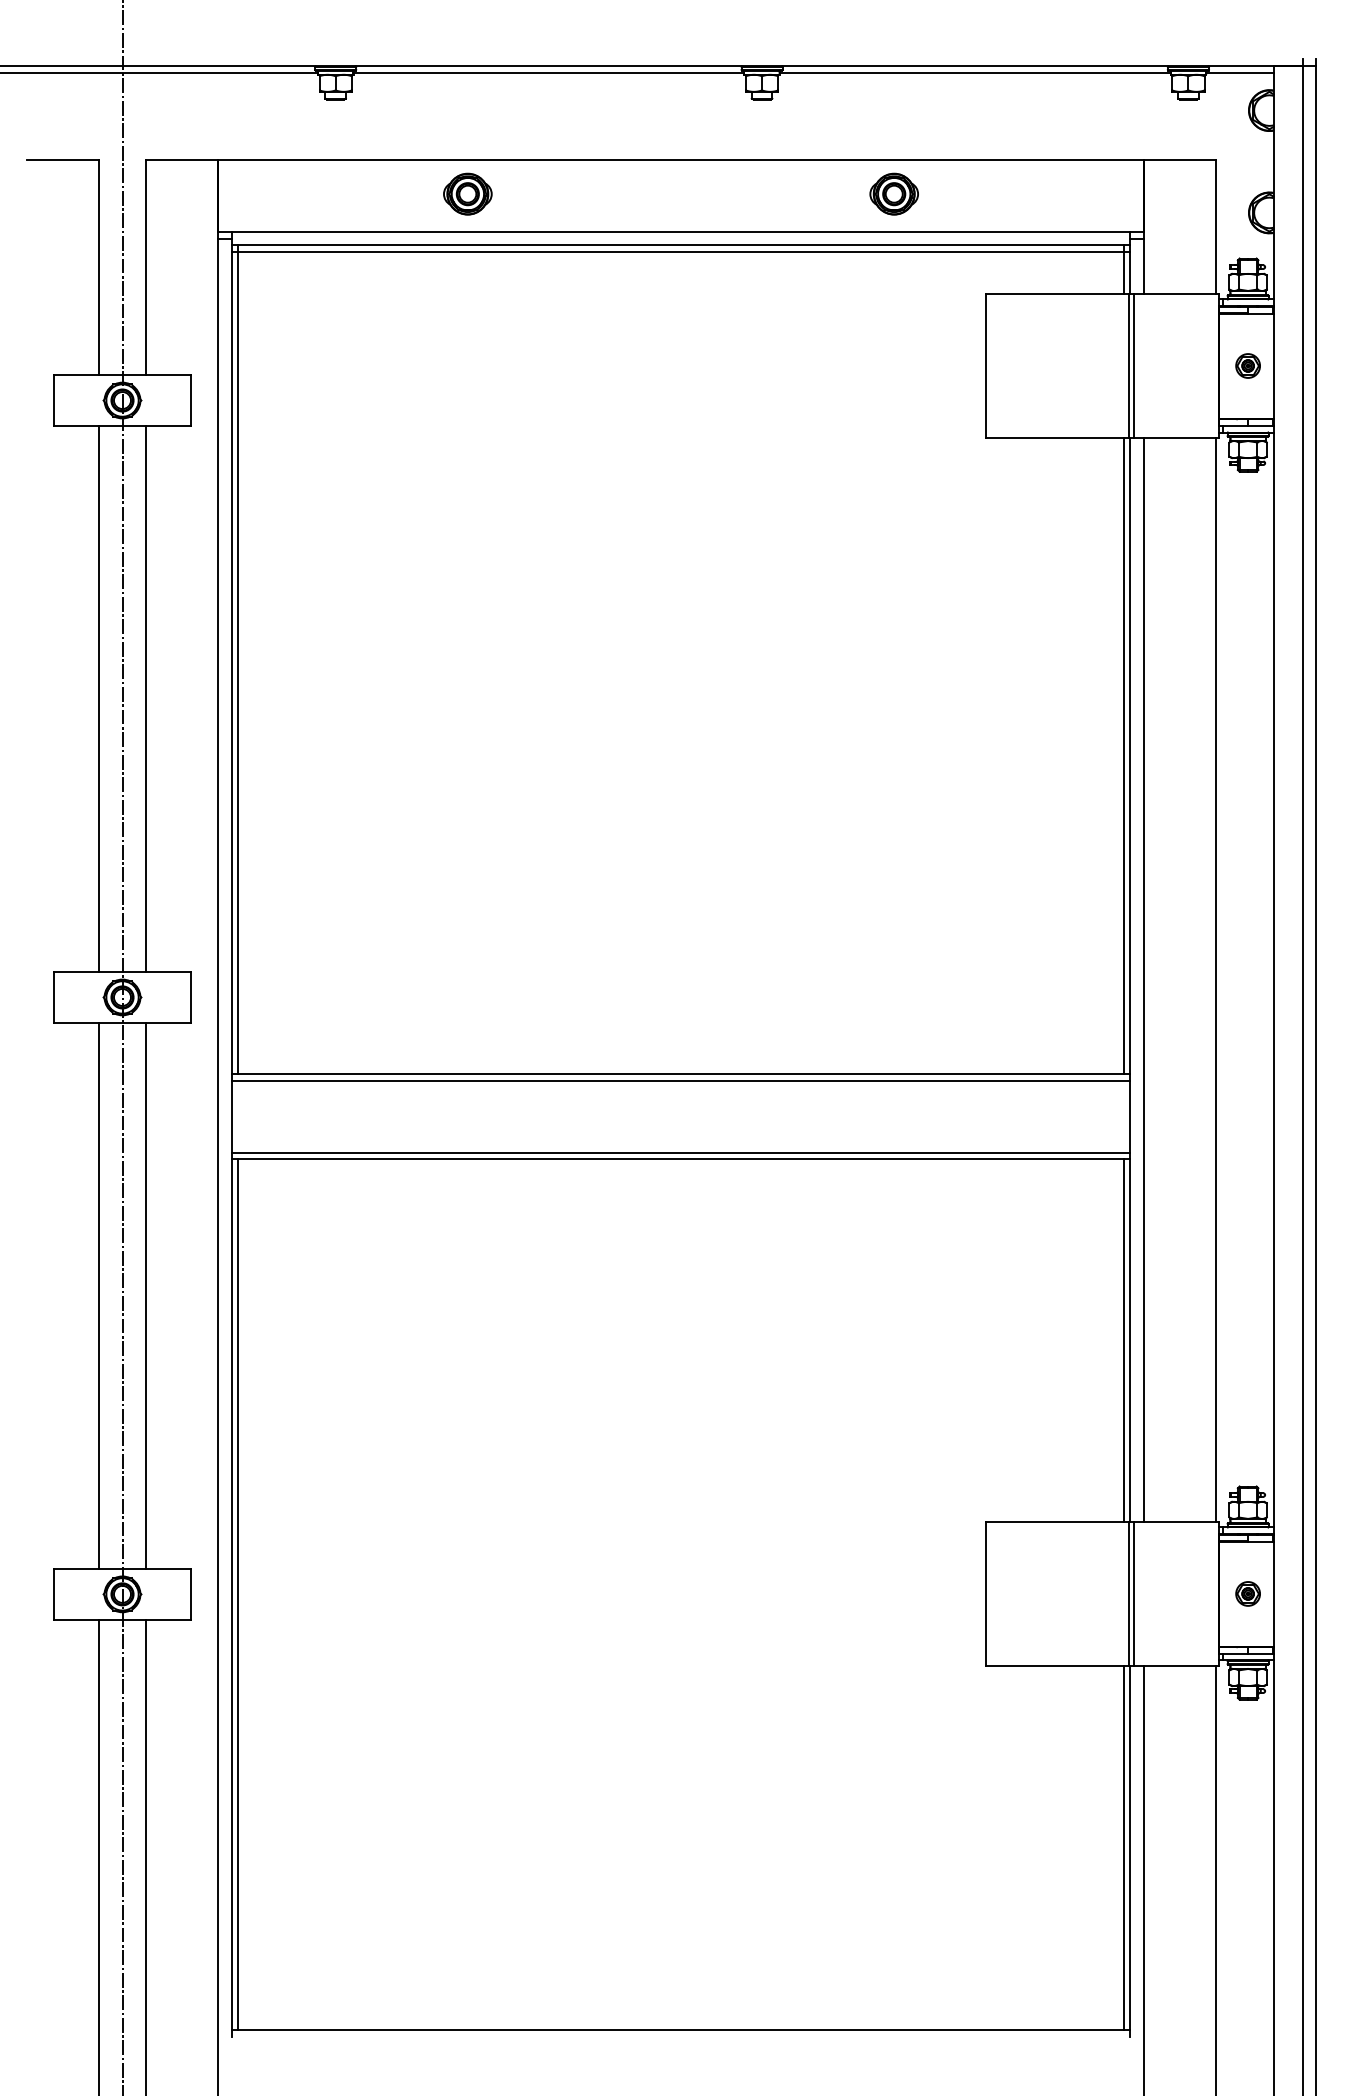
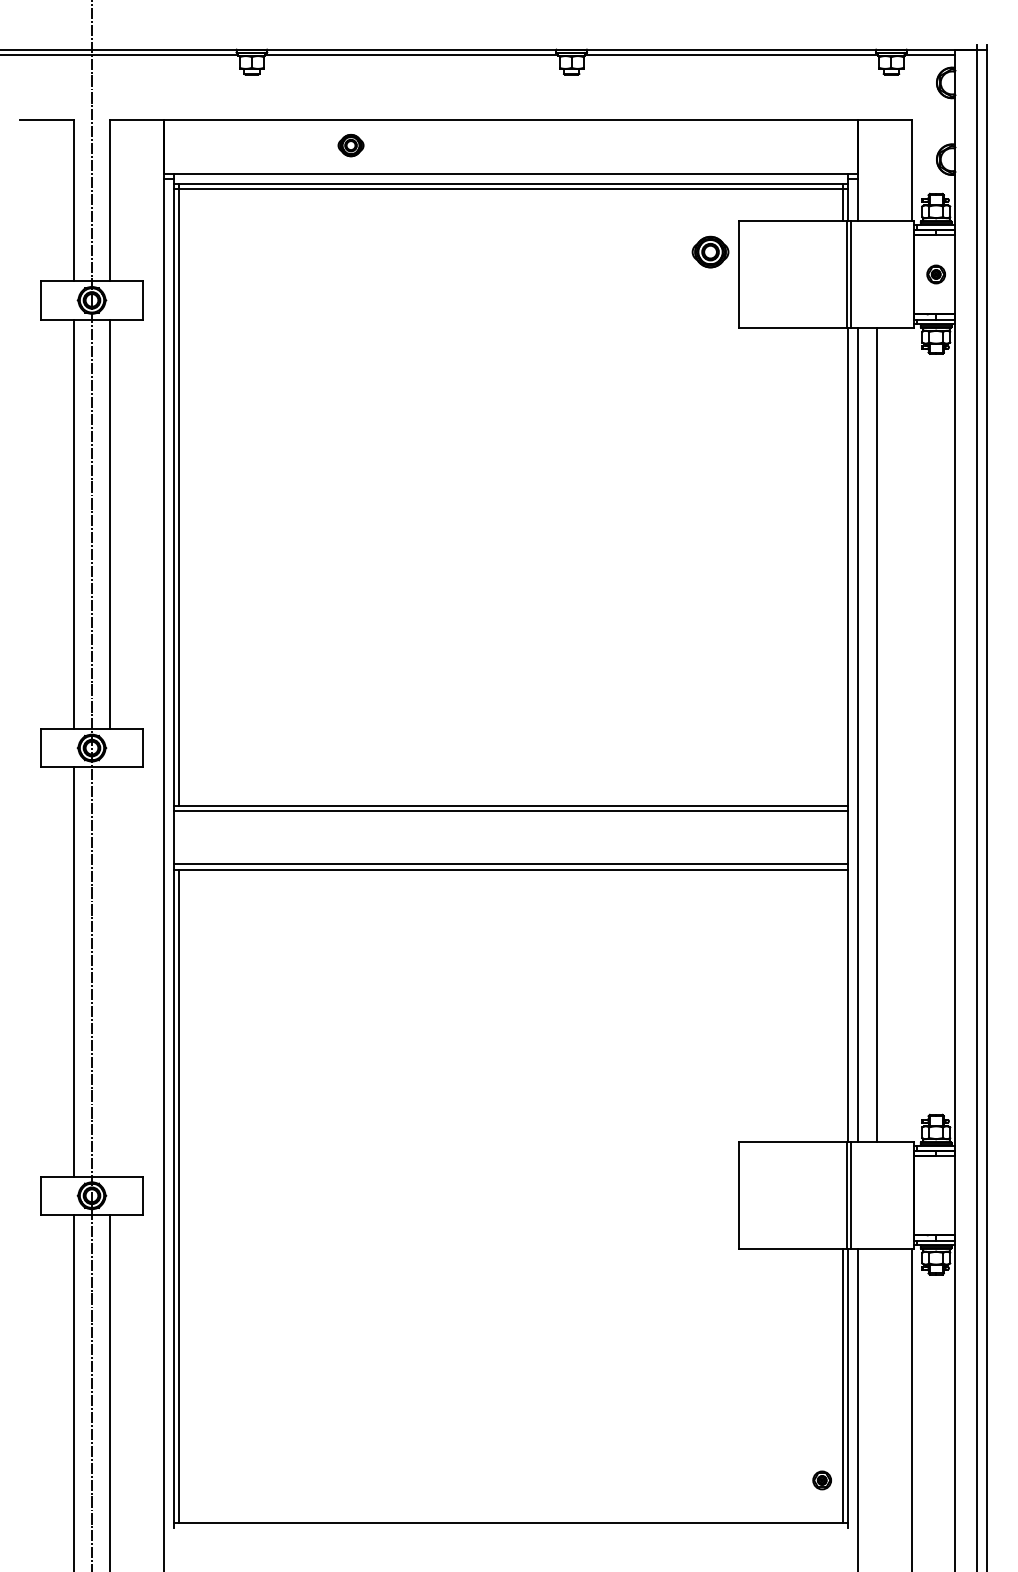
part: (467, 193) -> (350, 145), size x0.7
part: (893, 193) -> (710, 251), moved
line: (1123, 755) -> (842, 566), removed
line: (1215, 979) -> (877, 734), moved
line: (146, 1295) -> (110, 971), removed
line: (1123, 1340) -> (842, 1005), removed
part: (1247, 1593) -> (821, 1480), moved

